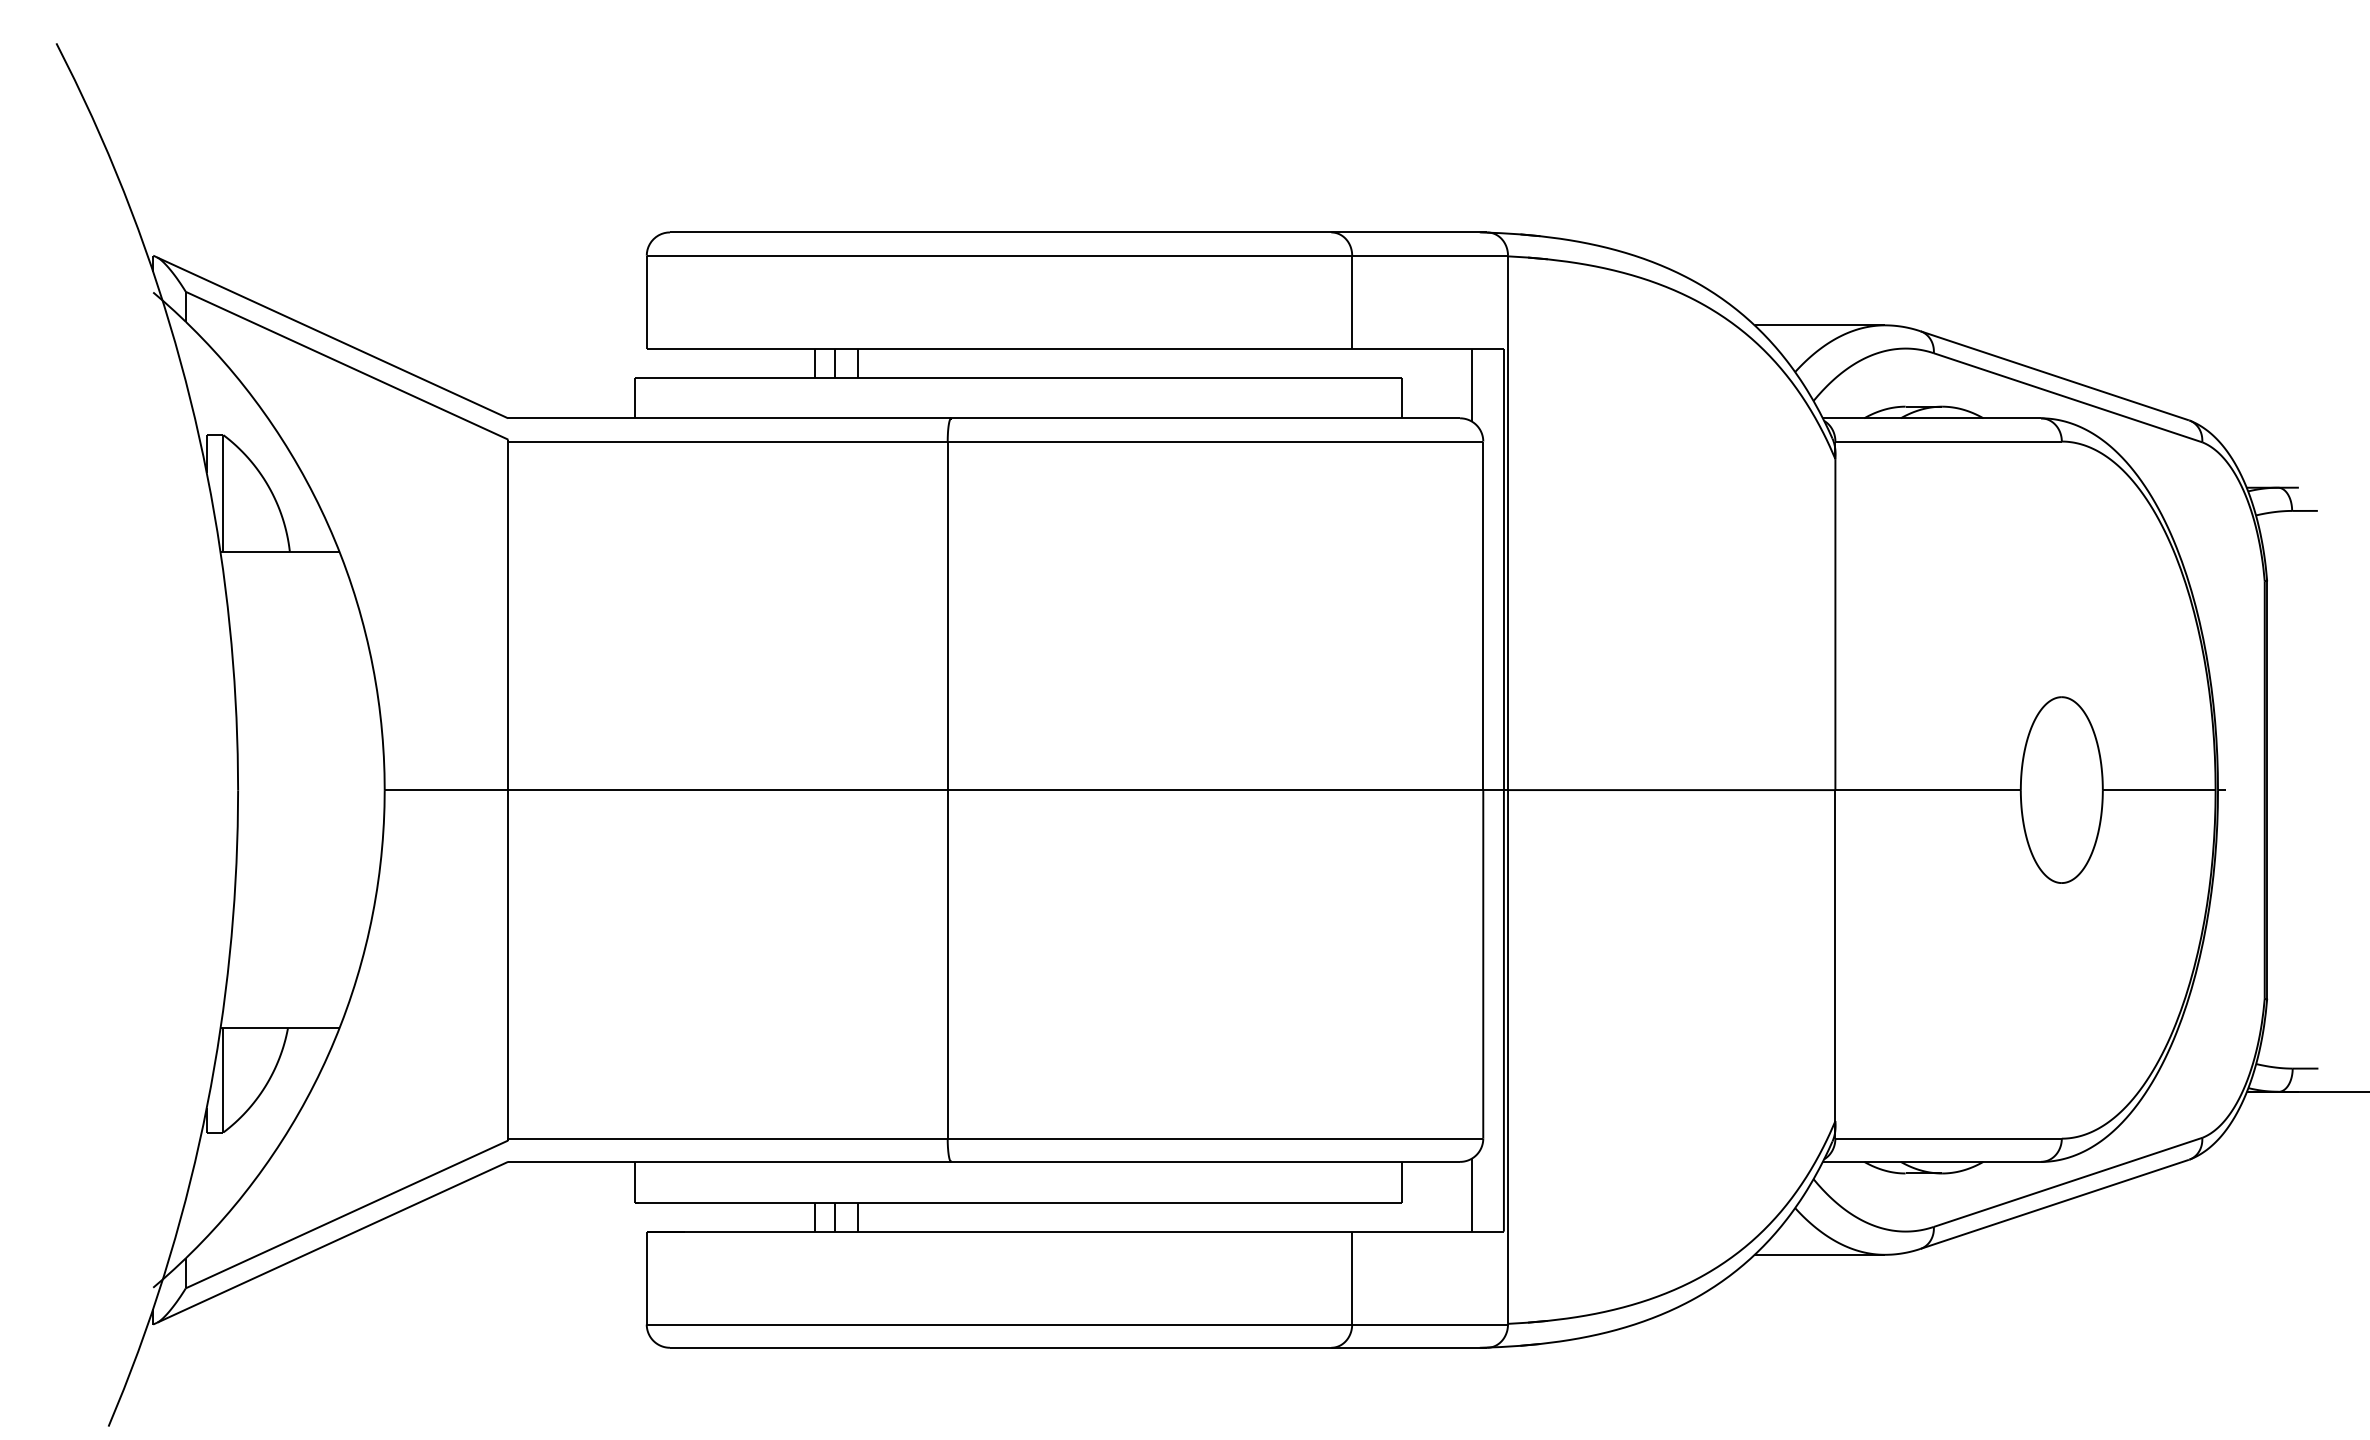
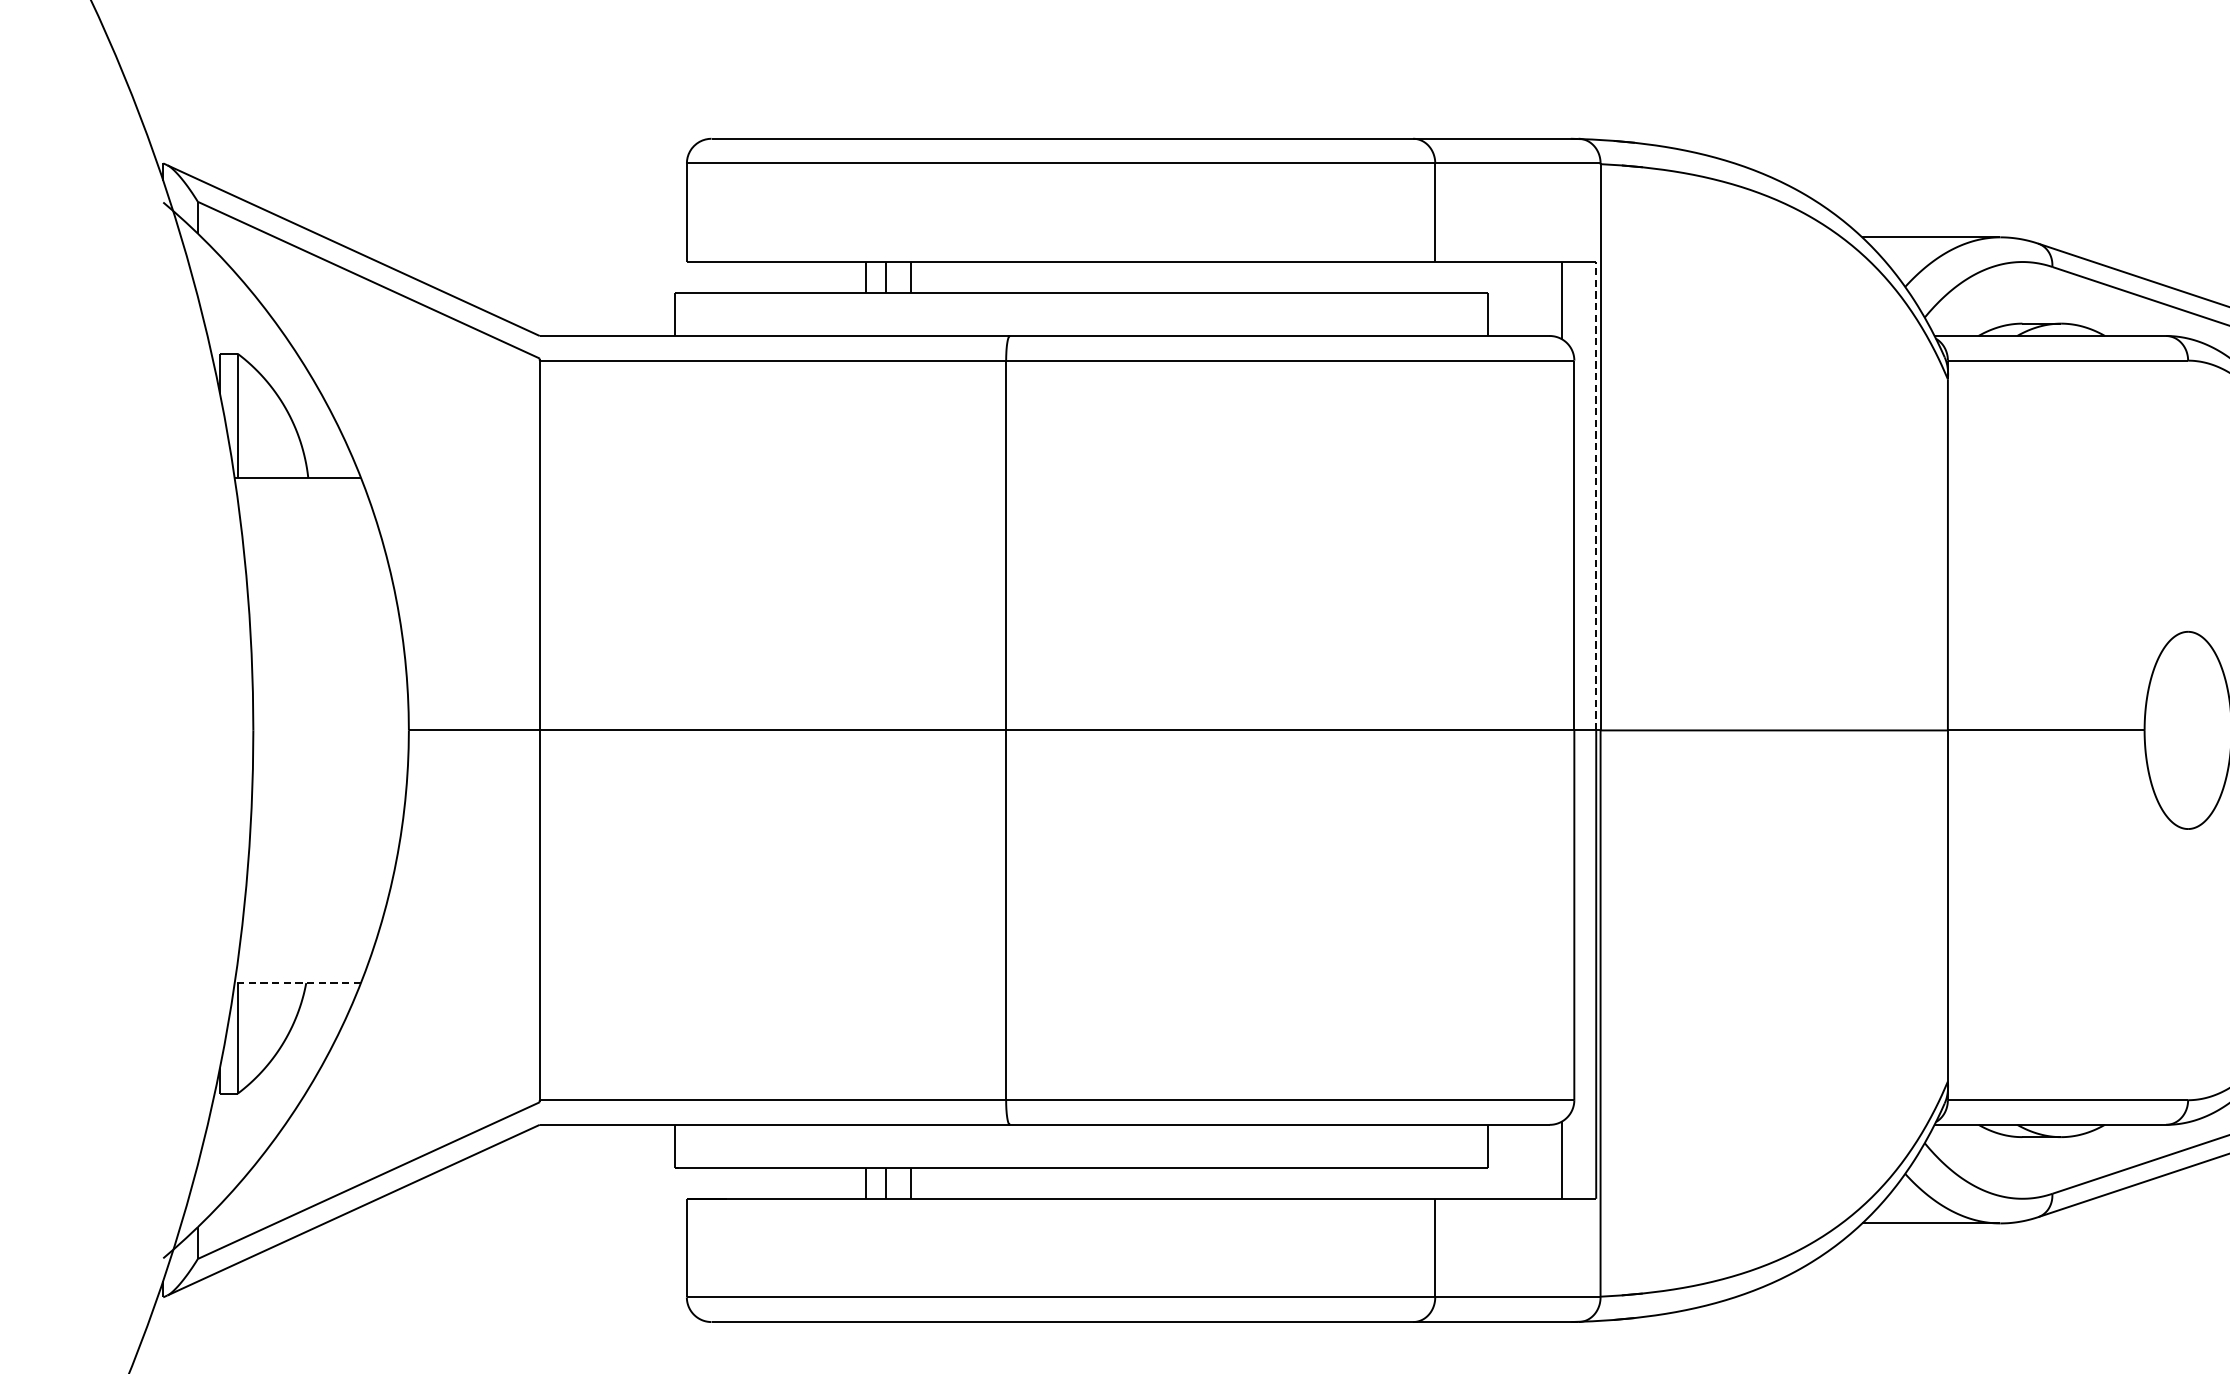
line: (1503, 569) -> (1595, 496), solid -> dashed
line: (279, 1028) -> (297, 983), solid -> dashed

